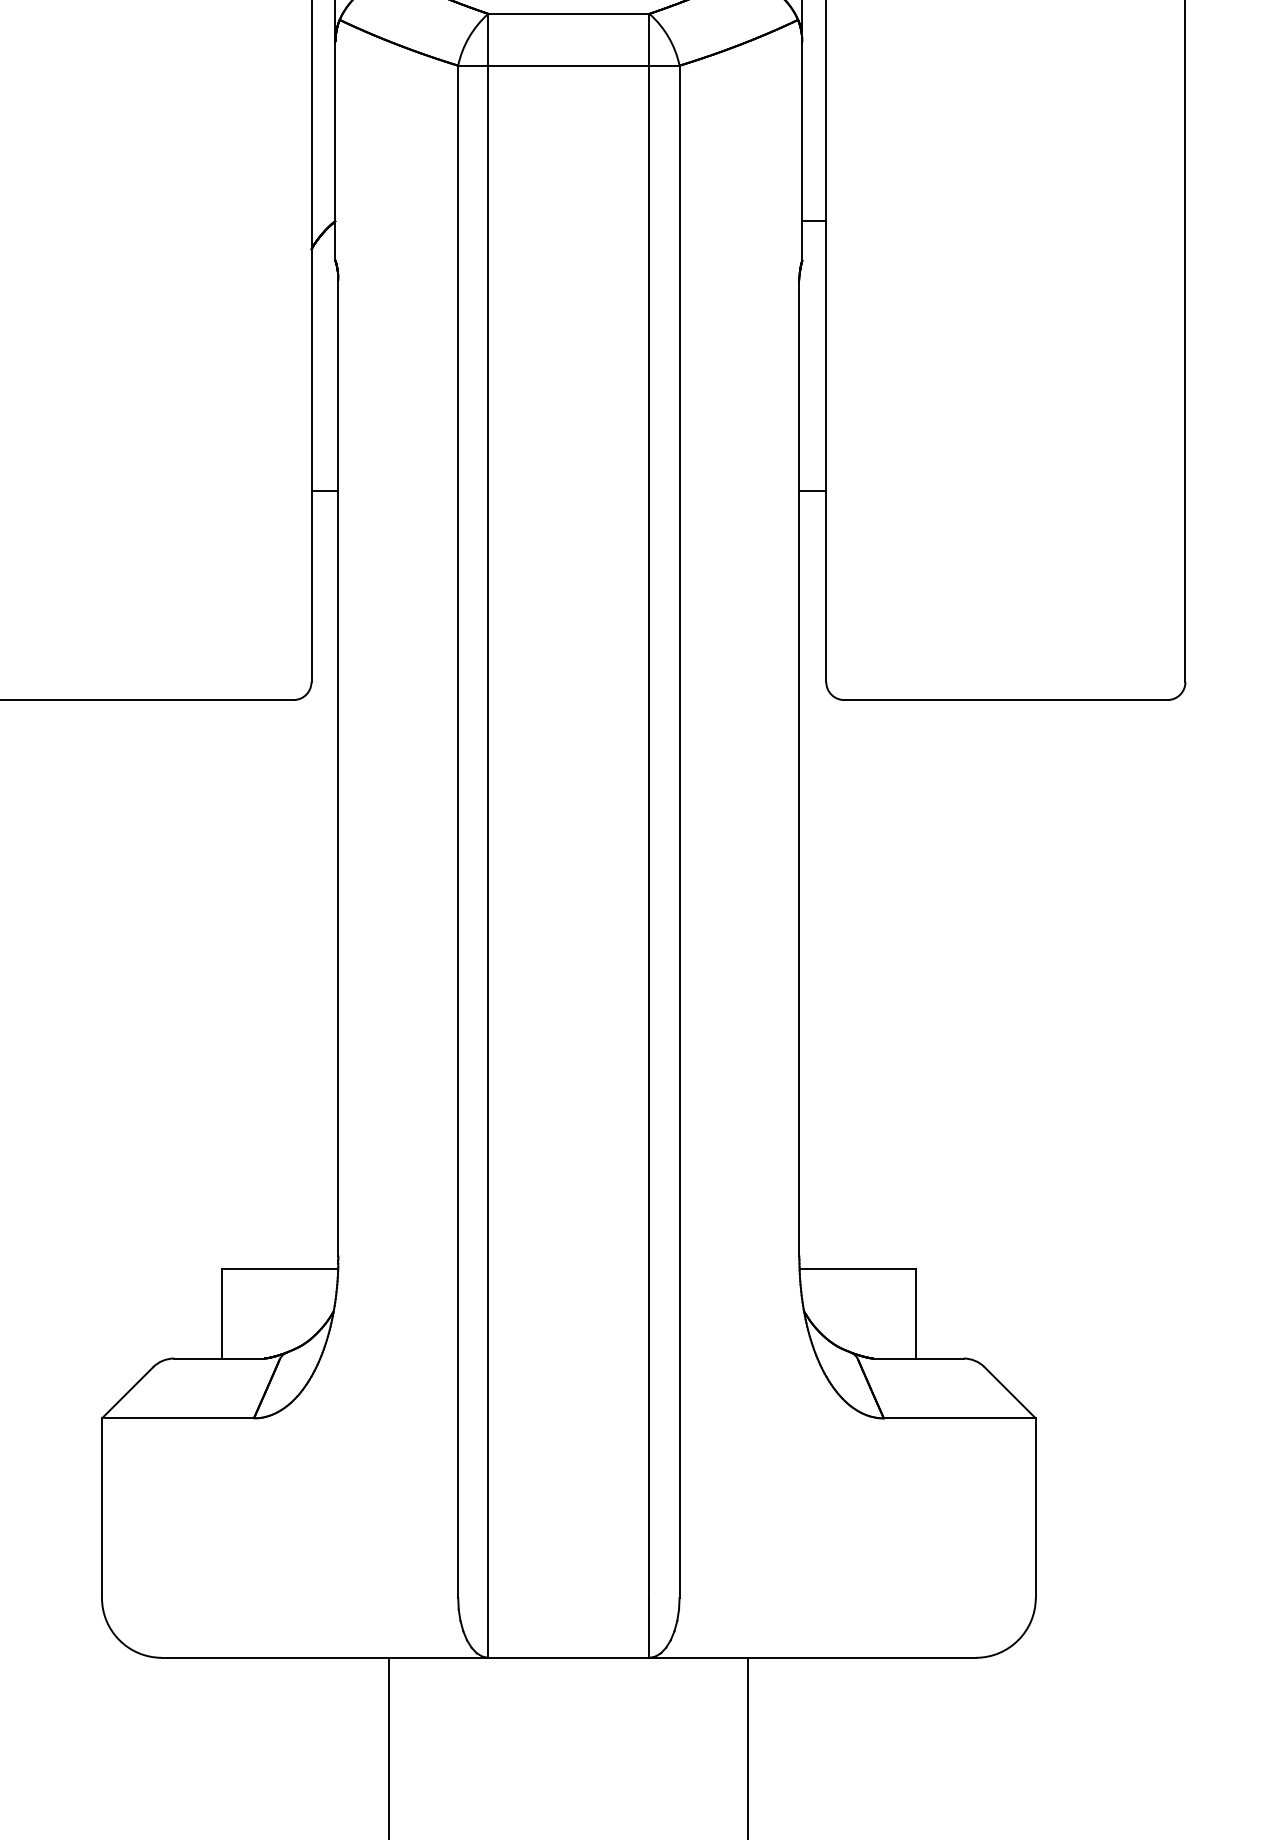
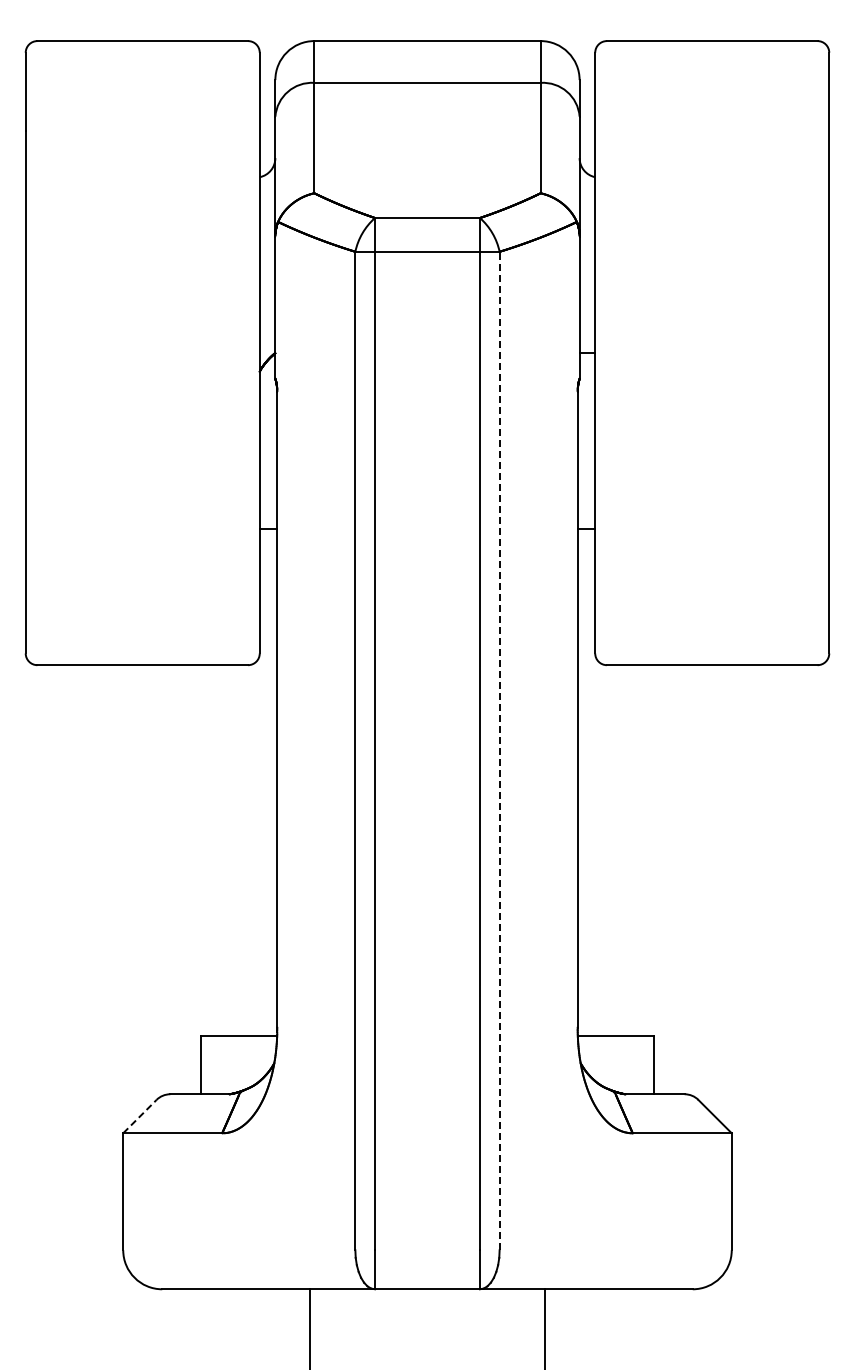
line: (679, 830) -> (499, 750), solid -> dashed
line: (126, 1392) -> (139, 1116), solid -> dashed

